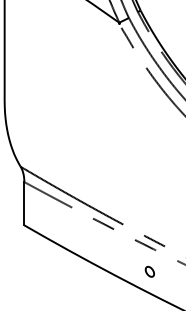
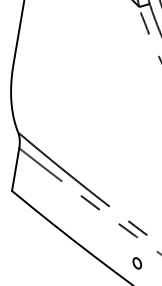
part: (149, 271) -> (136, 262), moved

